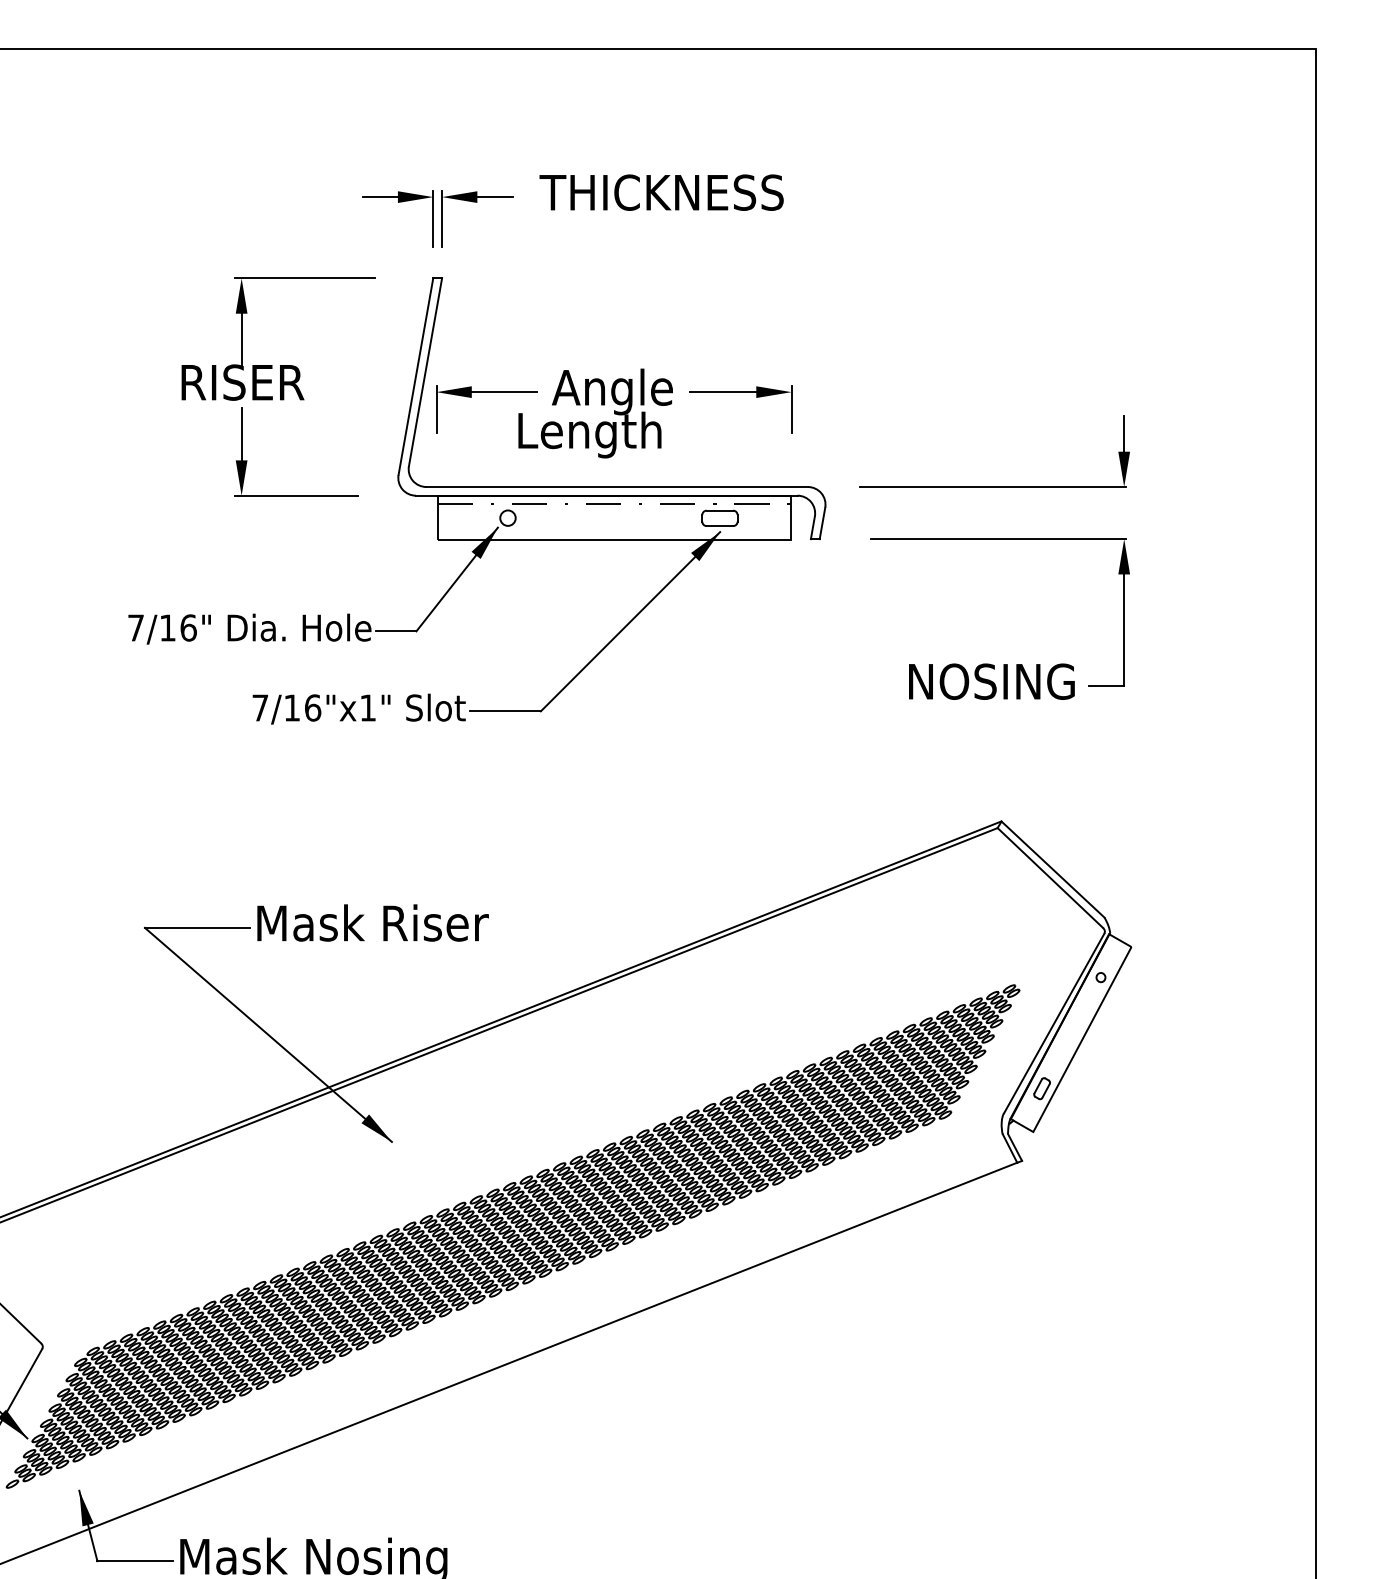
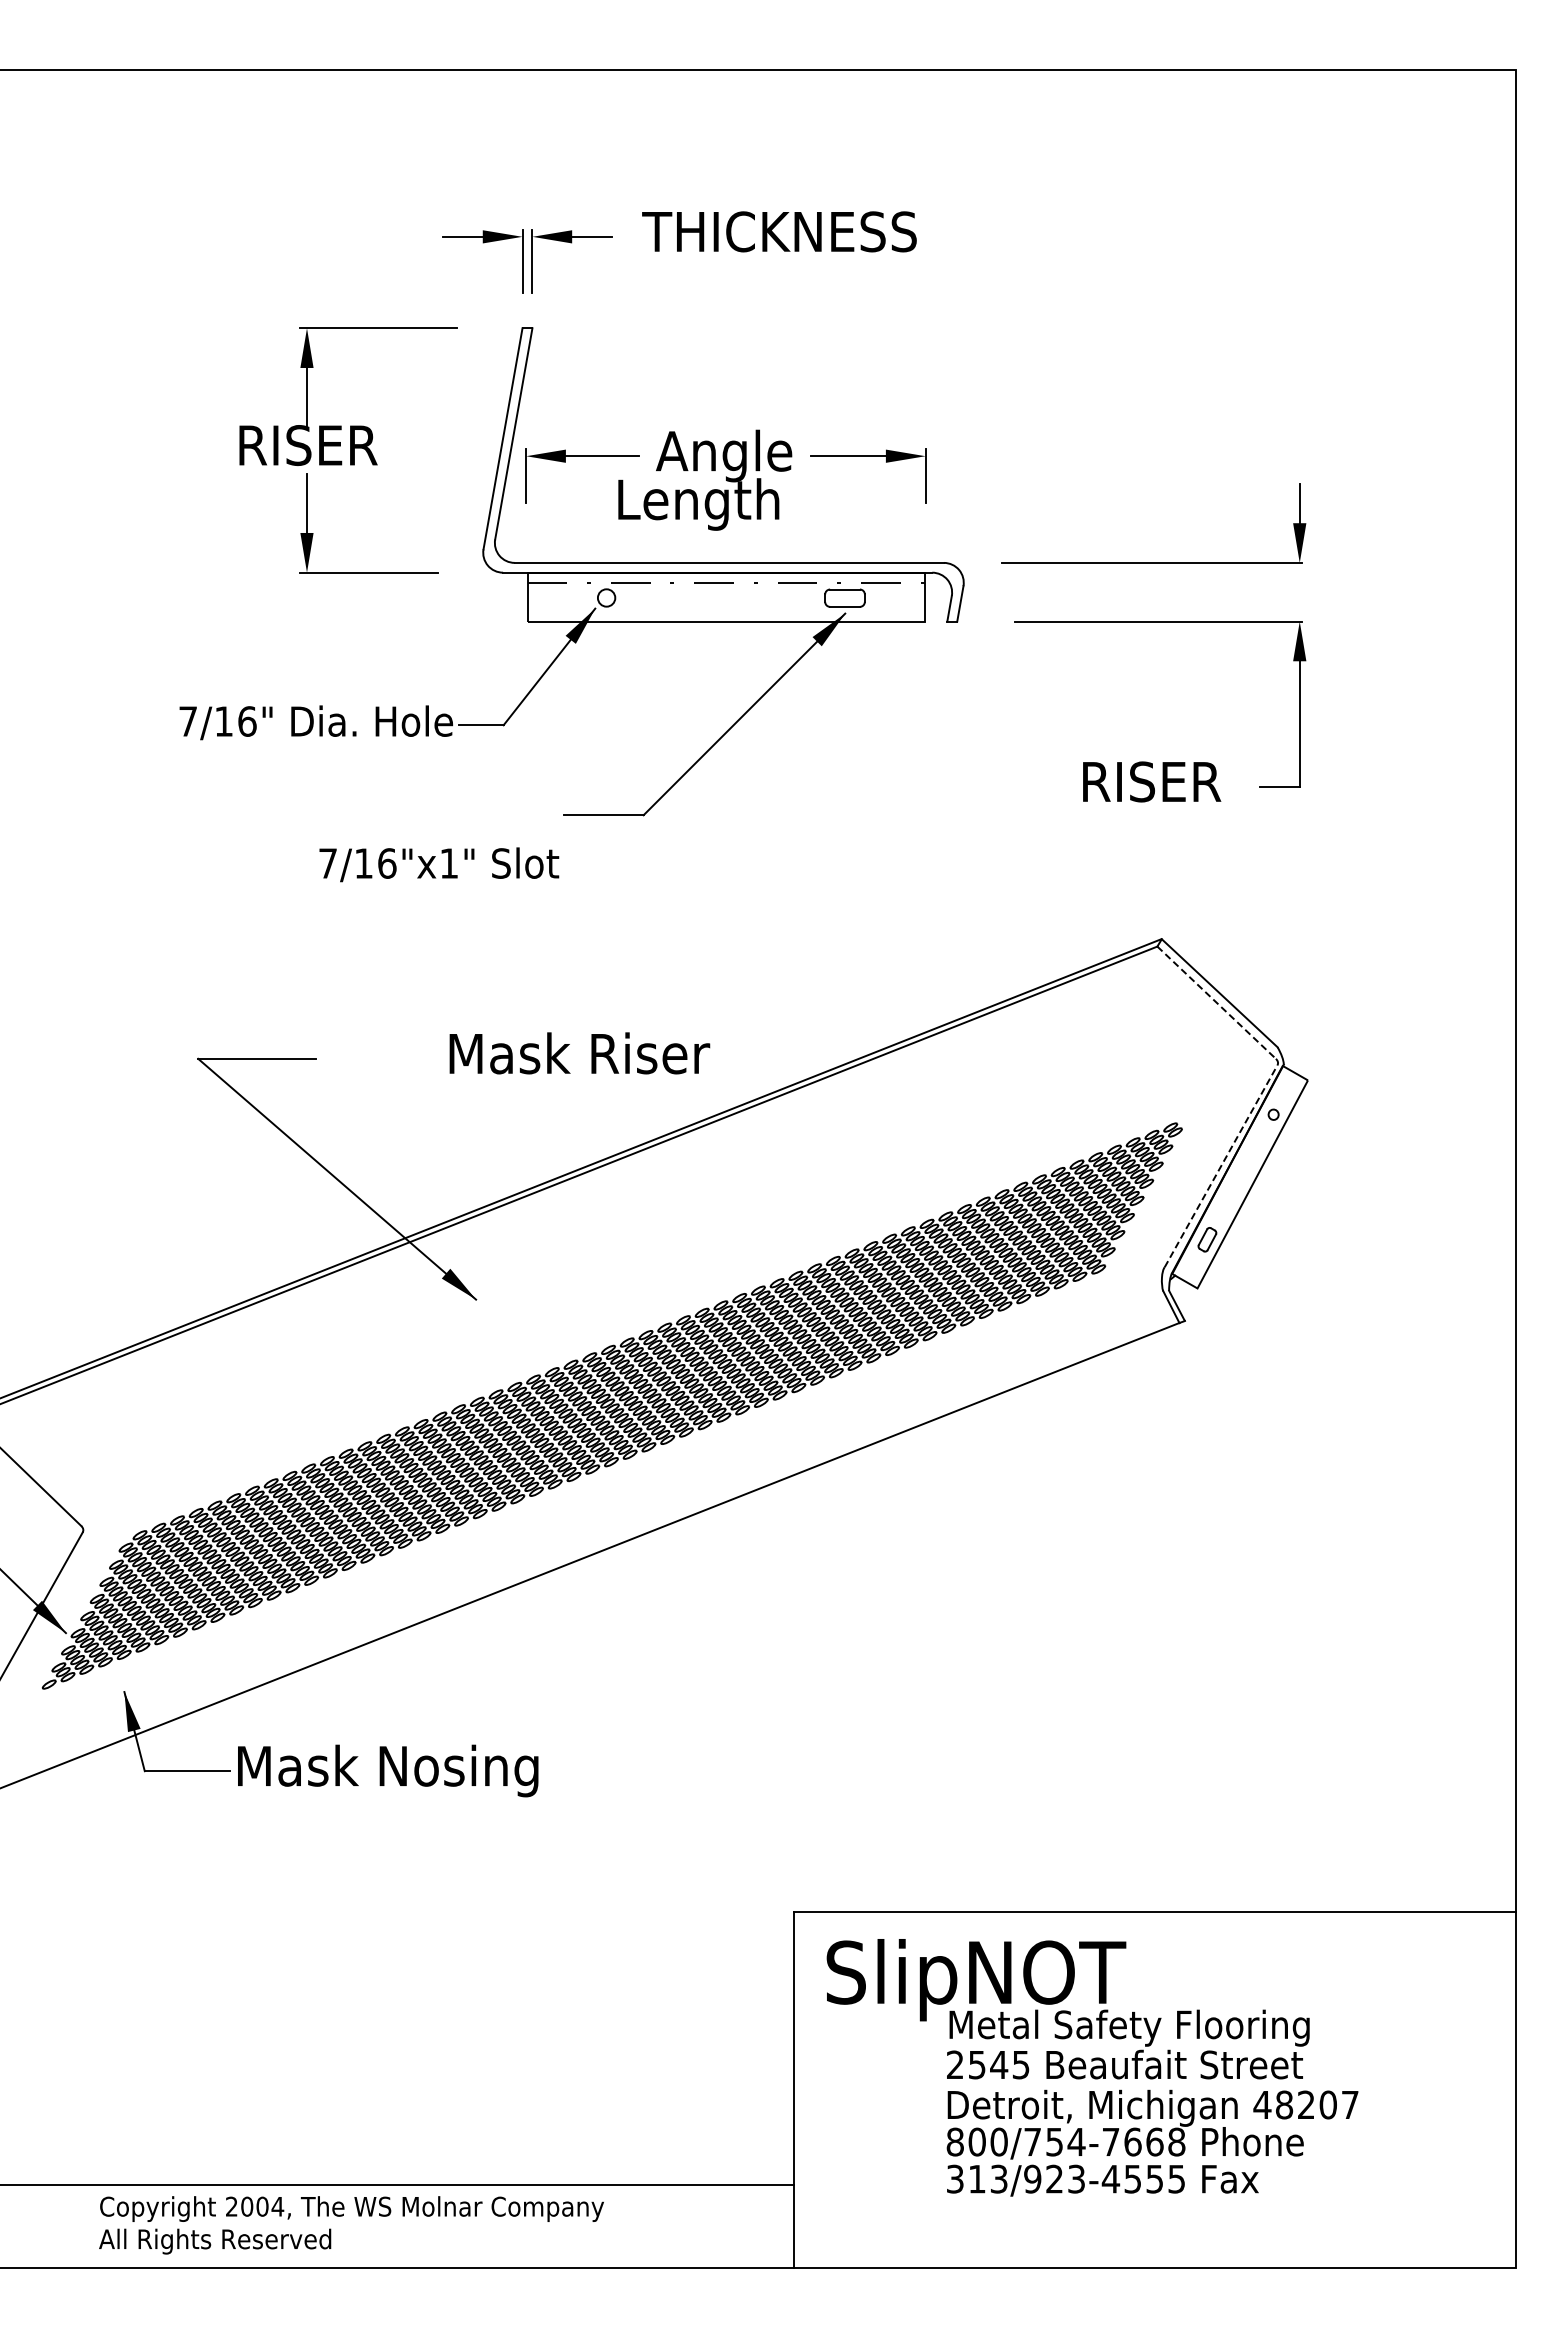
text: (991, 681) -> (1150, 781), NOSING -> RISER
text: (359, 708) -> (439, 864), moved
line: (1050, 877) -> (1216, 1002), solid -> dashed
text: (372, 923) -> (579, 1053), moved
line: (1054, 1023) -> (1221, 1166), solid -> dashed

